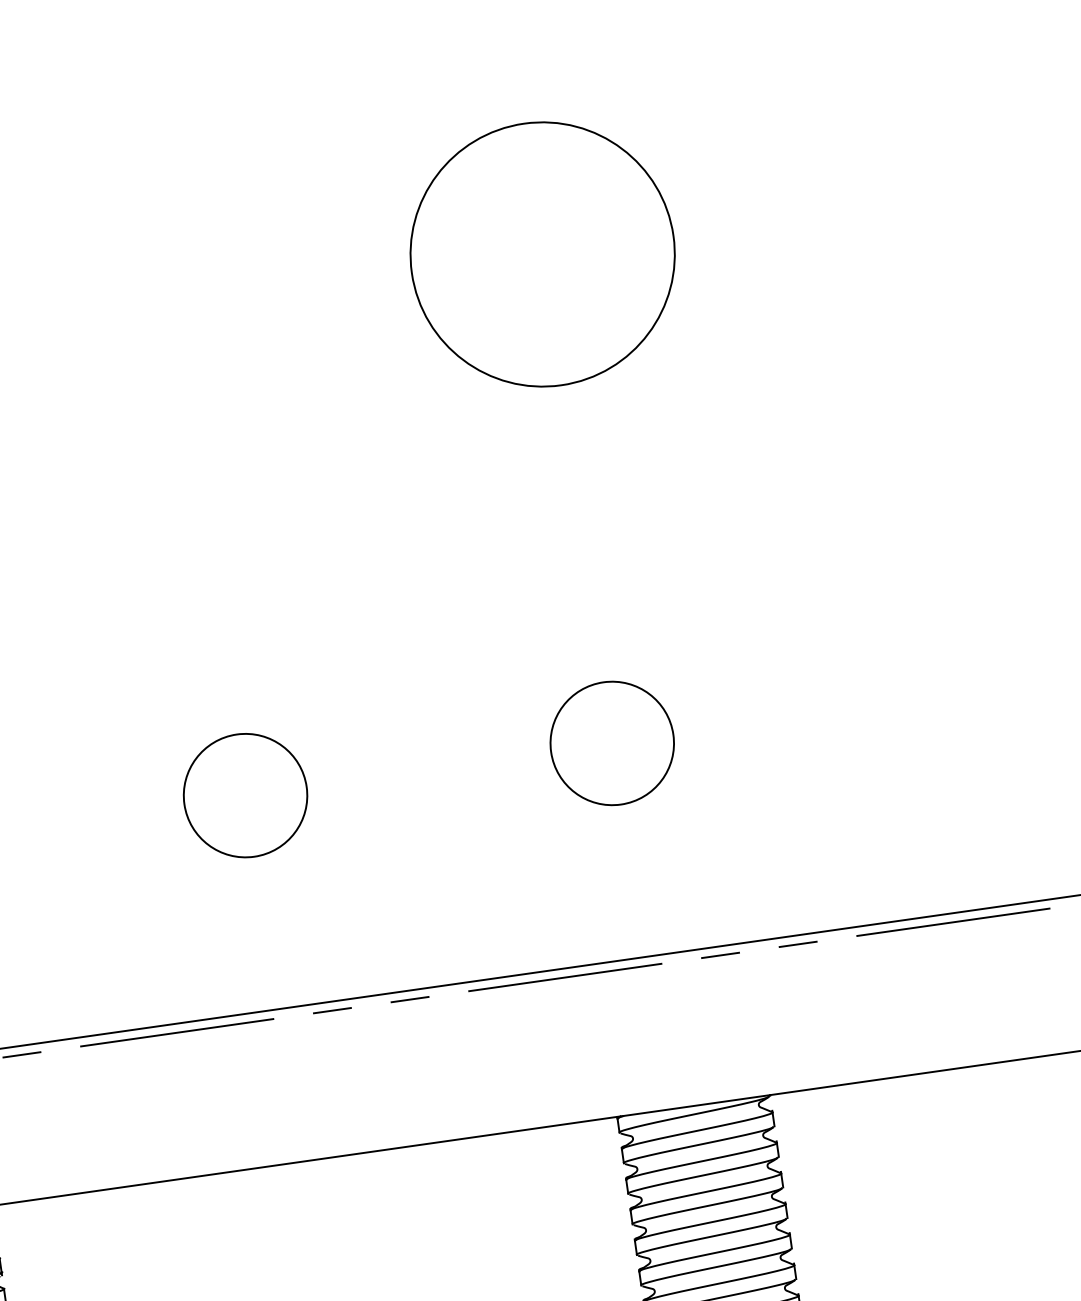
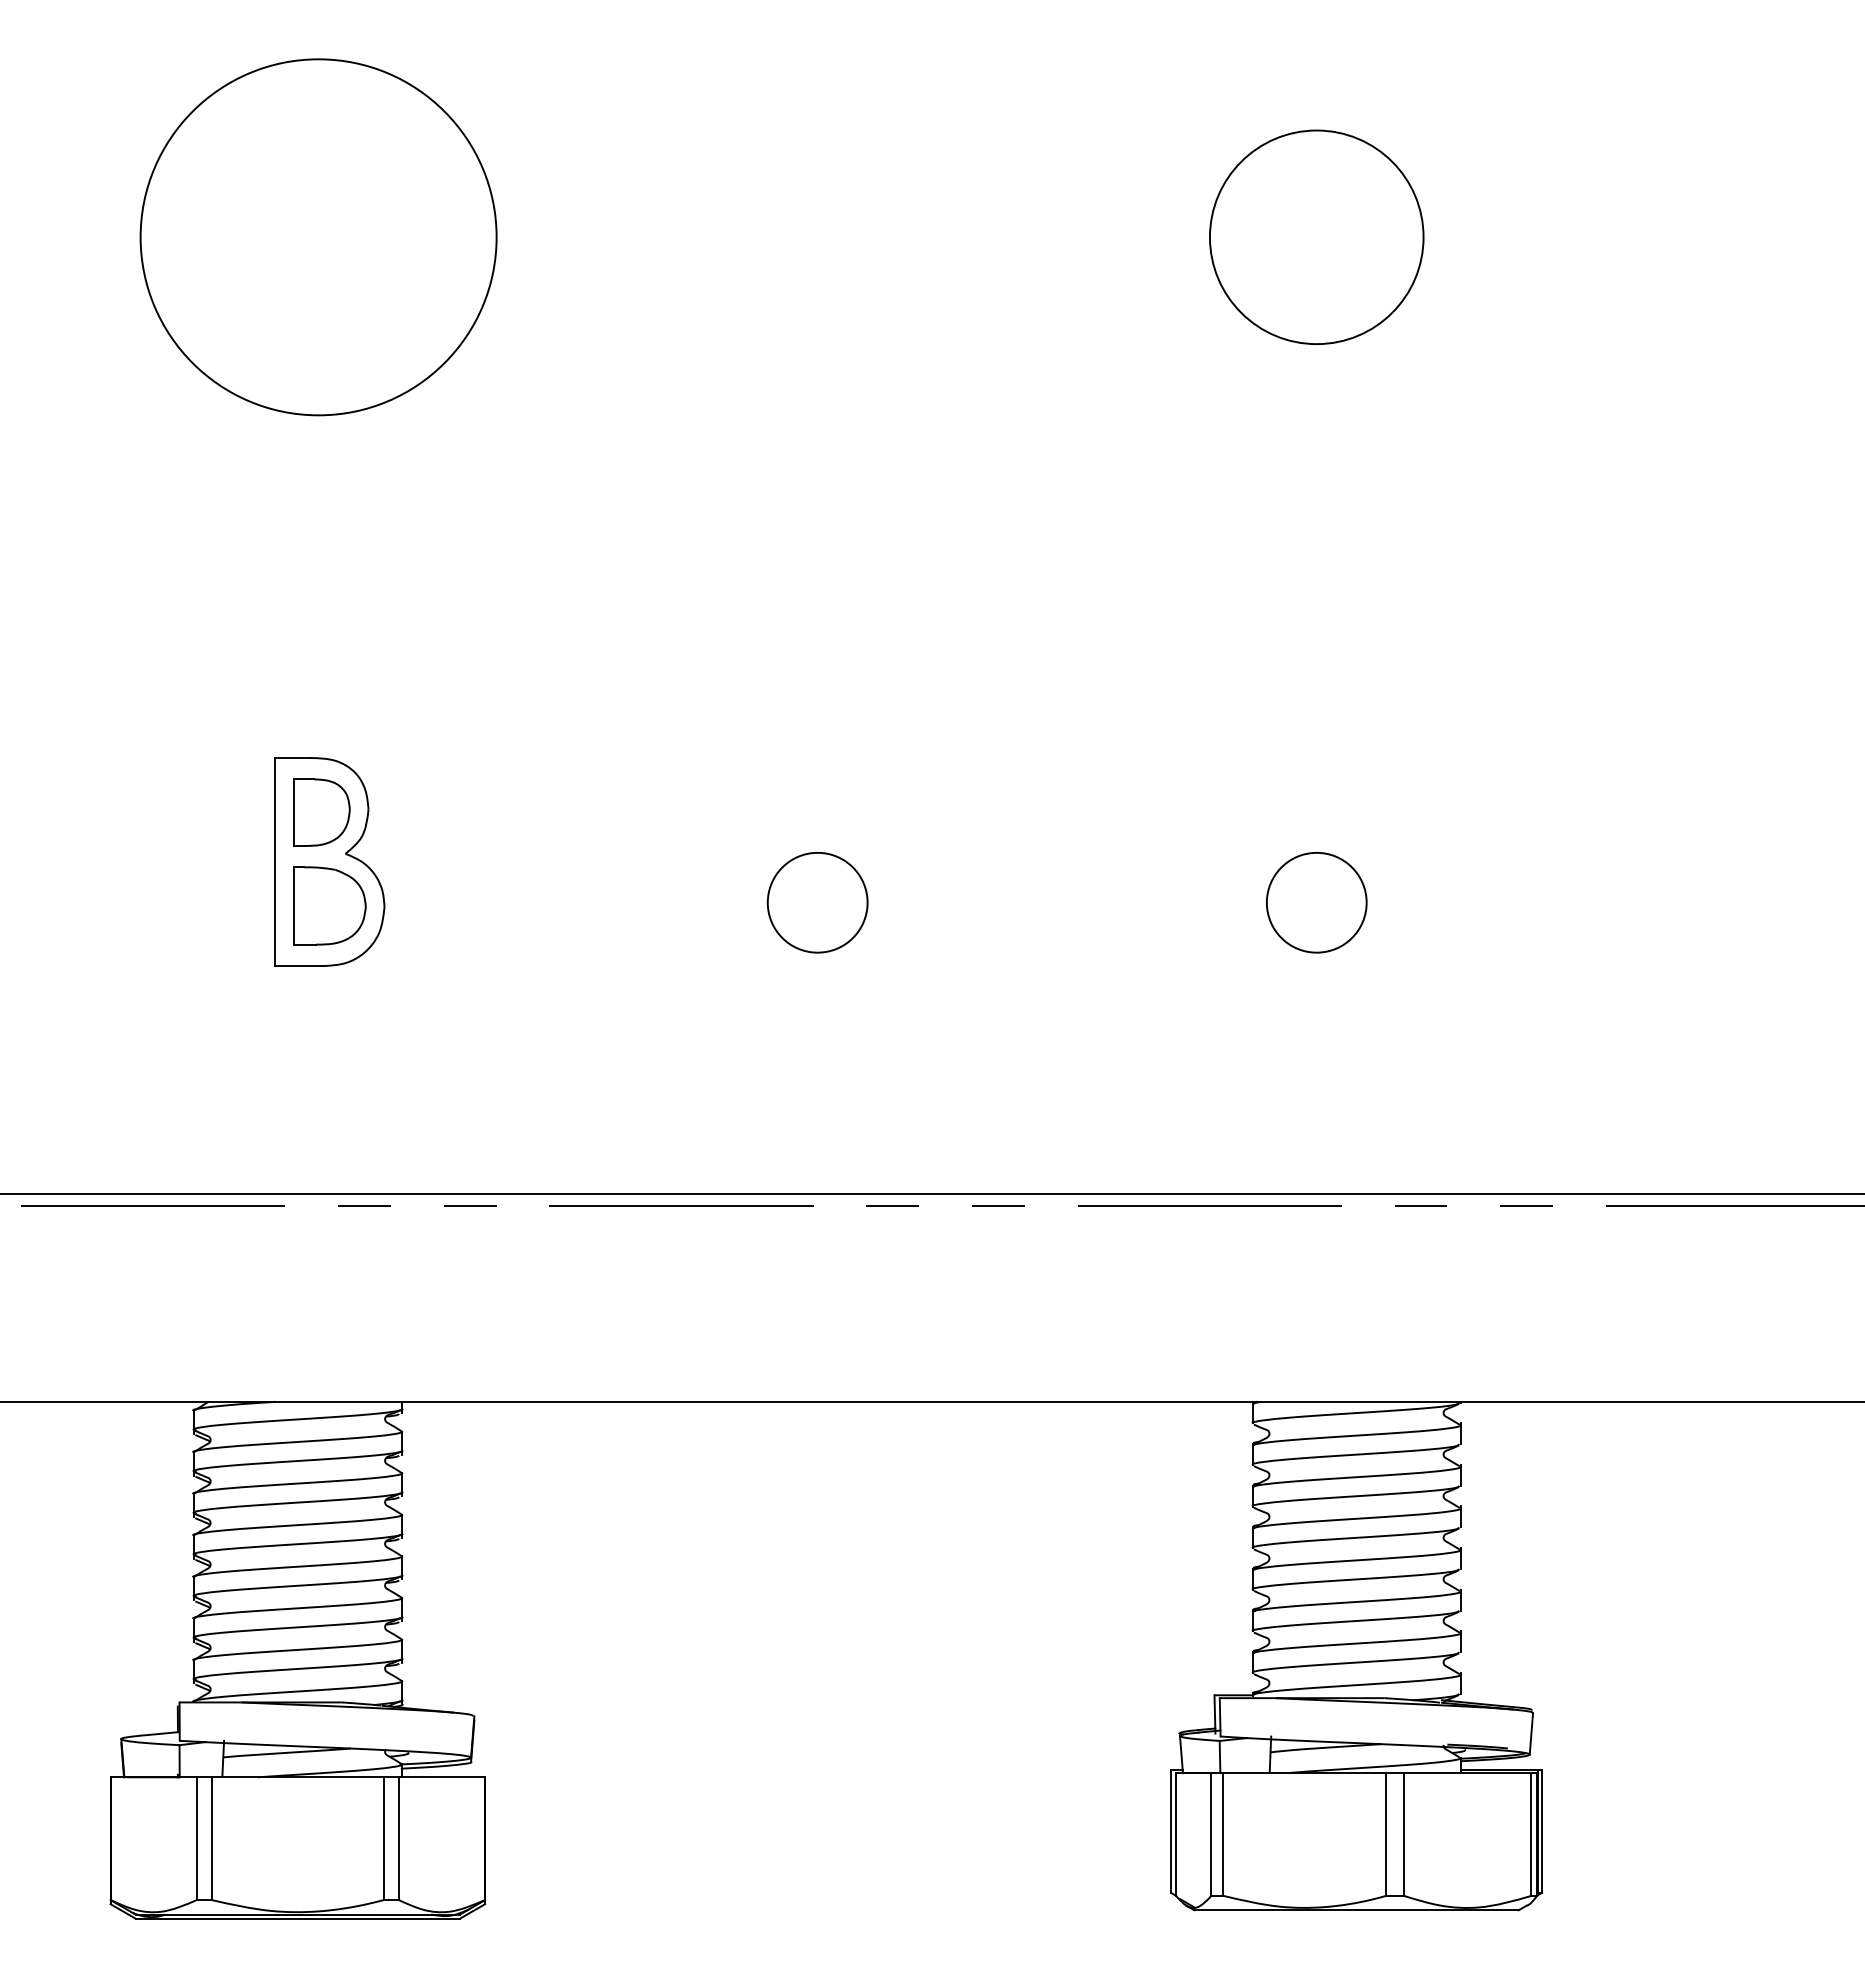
circle: (542, 254) -> (1316, 237), size x0.6
circle: (612, 743) -> (1316, 902), size x0.6
circle: (245, 795) -> (817, 902), size x0.6

